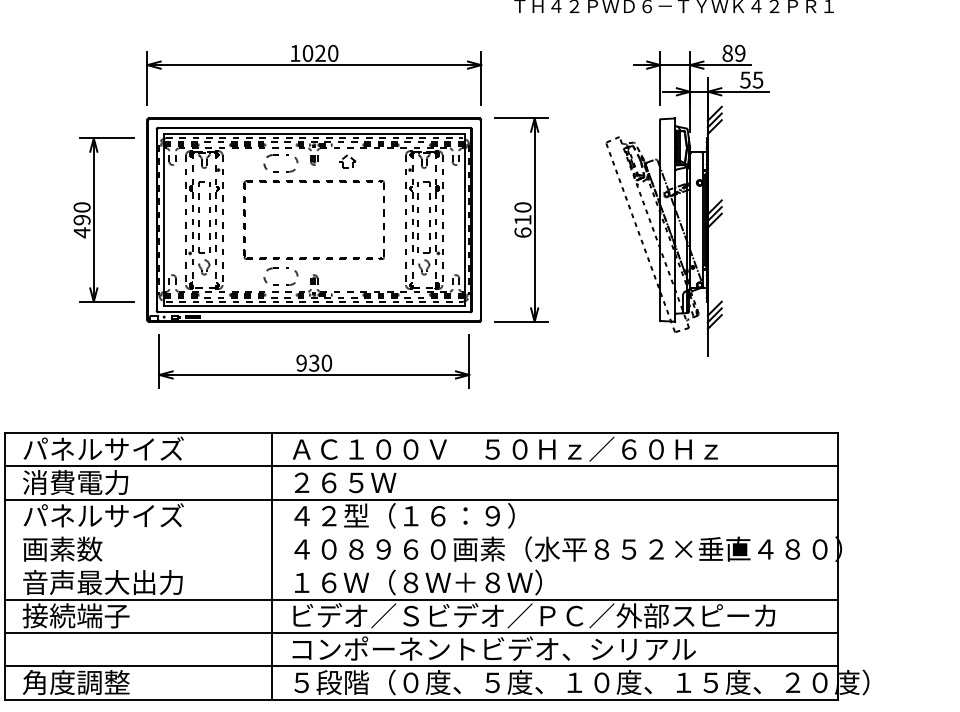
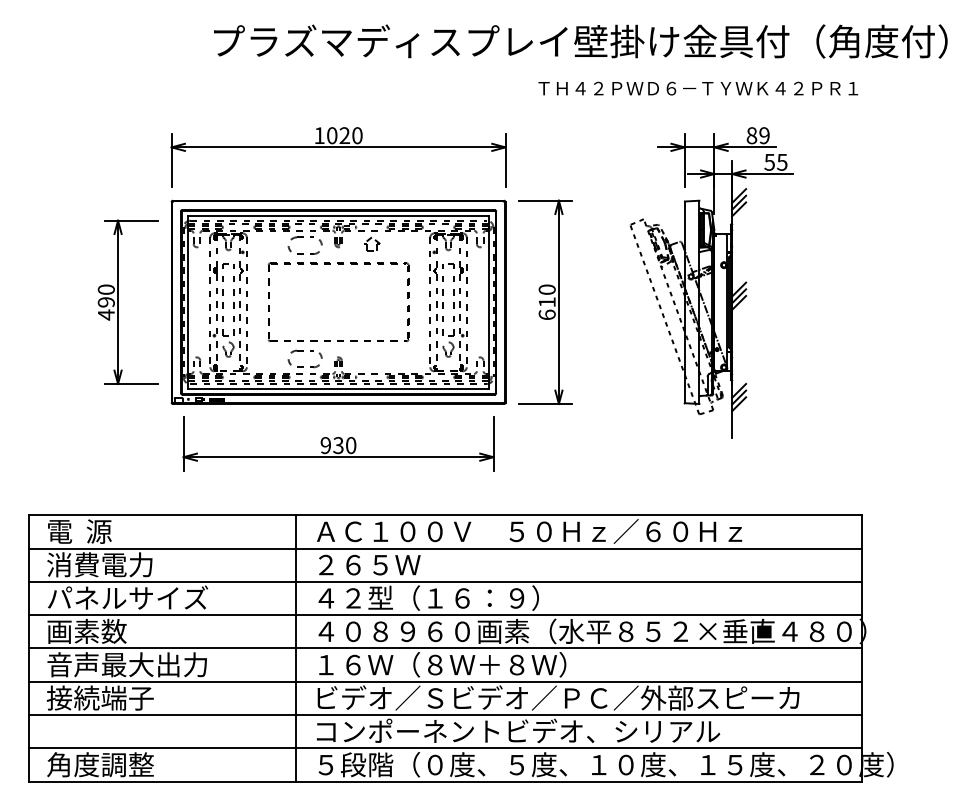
text: (104, 449) -> (128, 531), パネルサイズ -> 電  源
line: (421, 533) -> (445, 615), added
line: (421, 566) -> (445, 648), added

